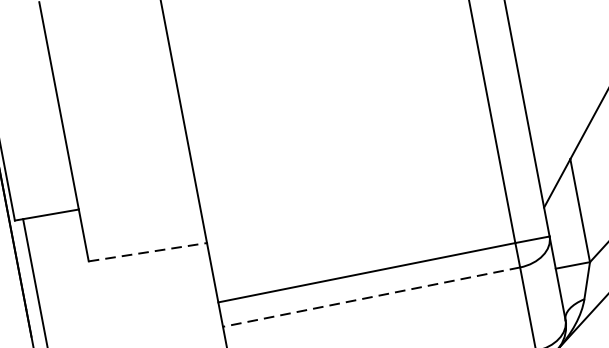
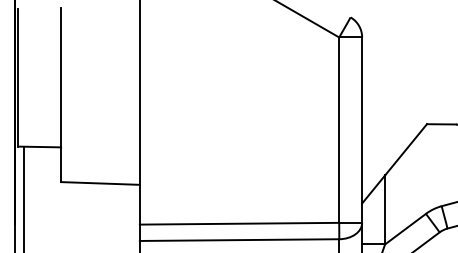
line: (149, 251) -> (101, 183), dashed -> solid
line: (371, 297) -> (239, 240), dashed -> solid

